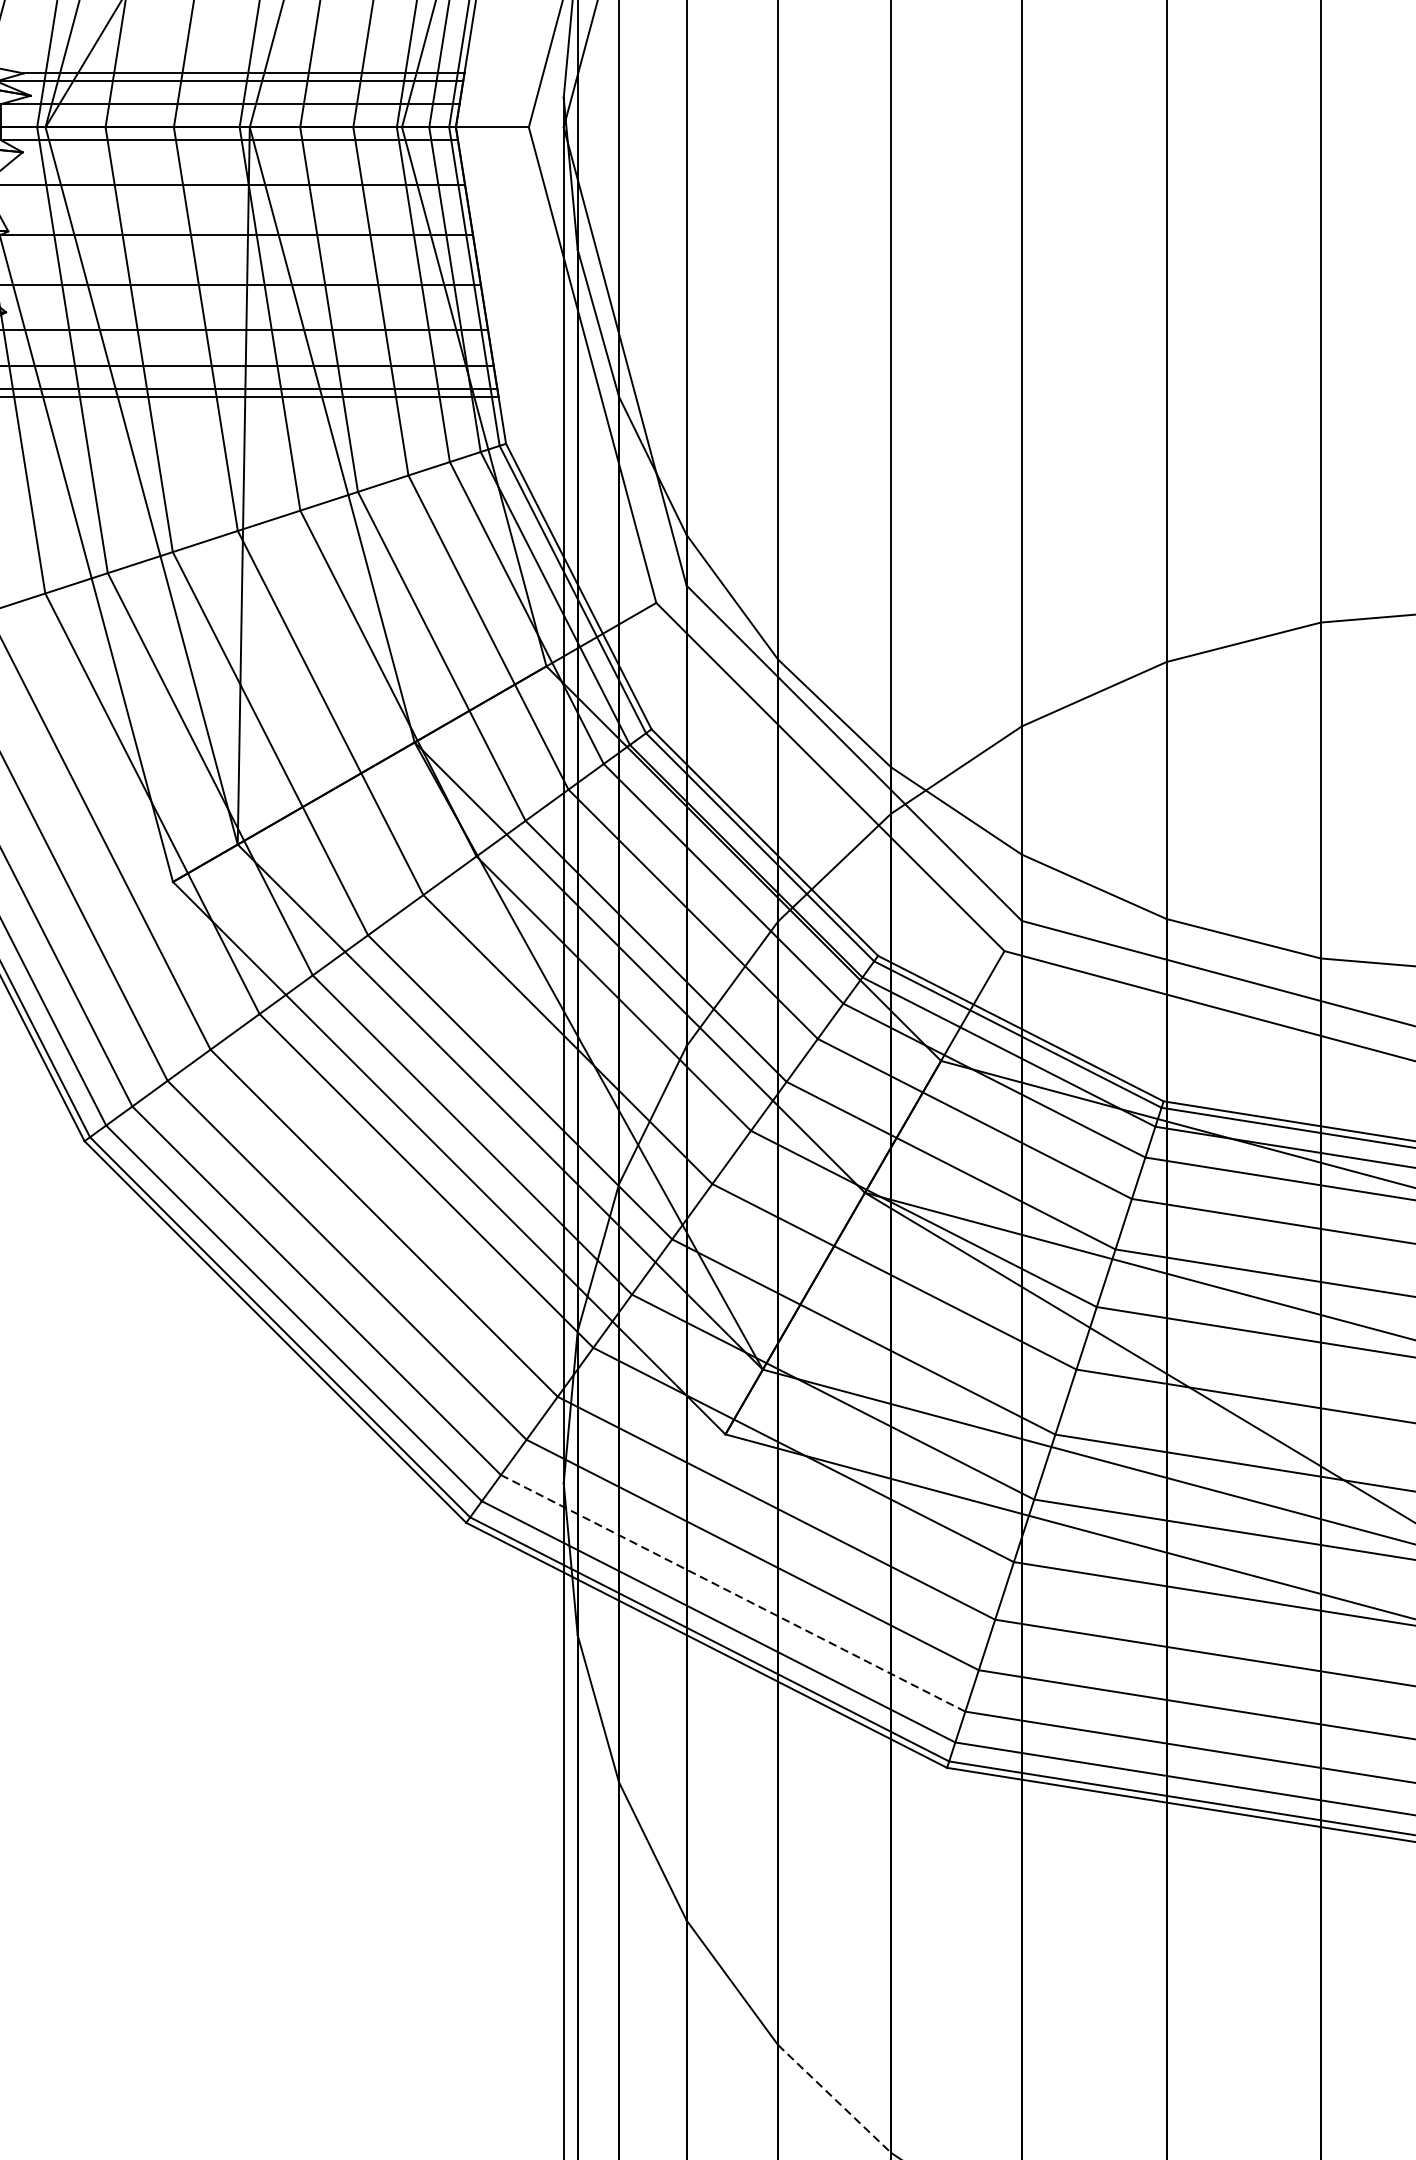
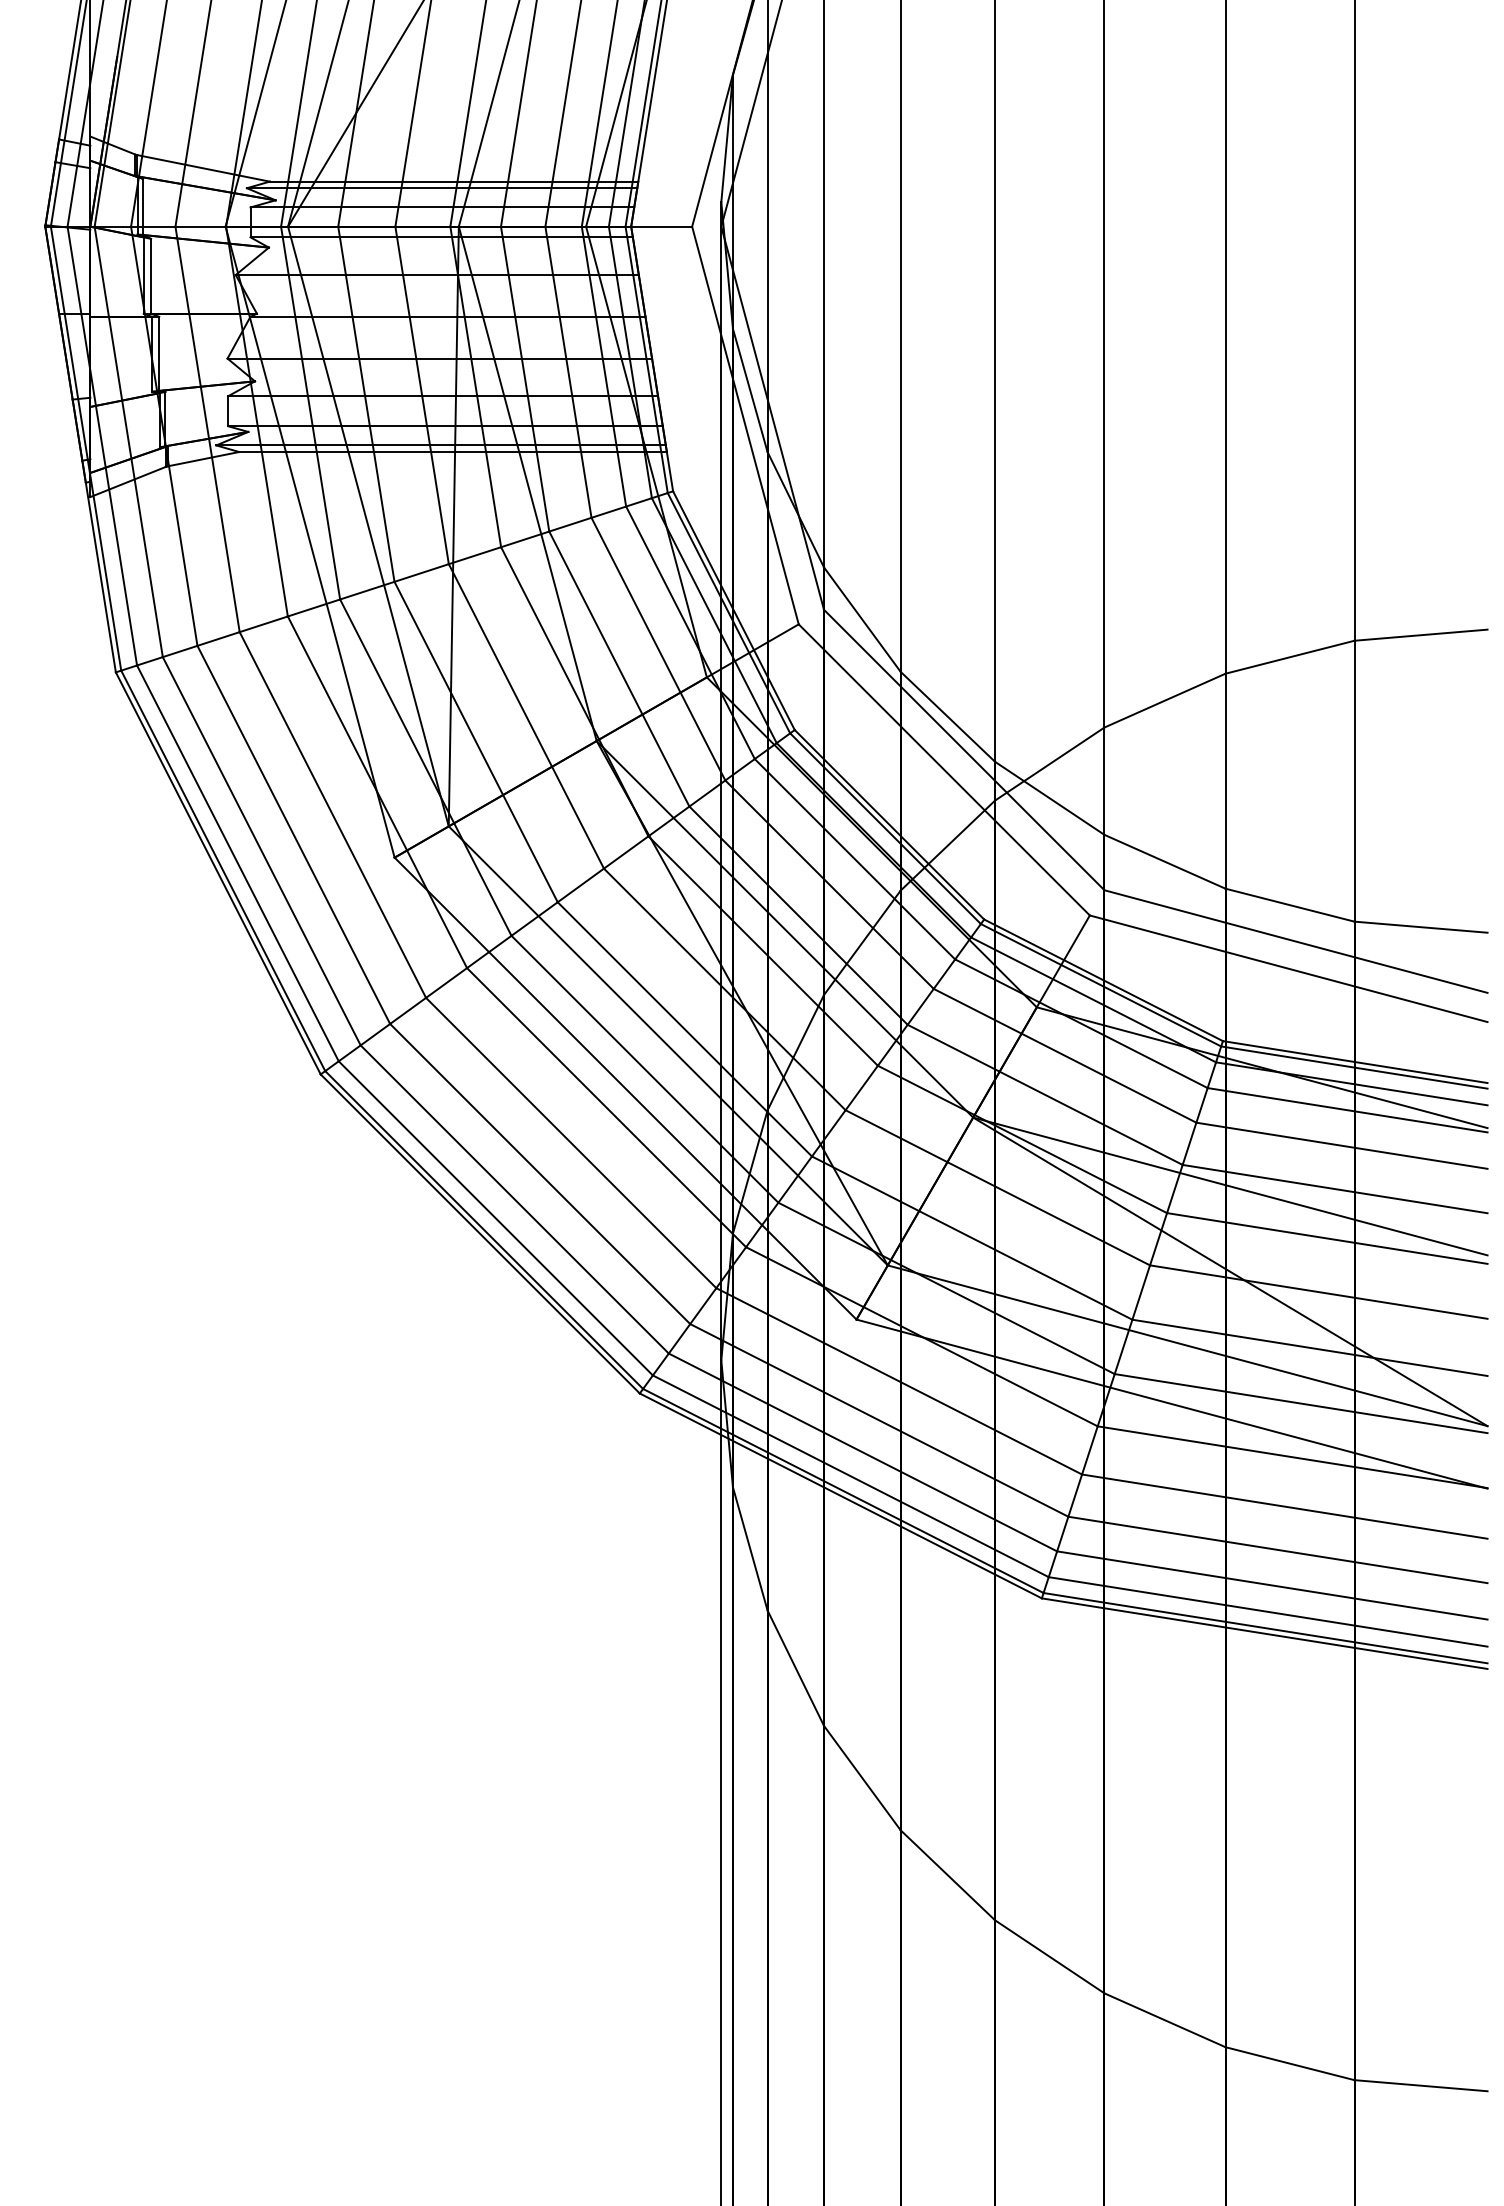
line: (732, 1593) -> (862, 1452), dashed -> solid
line: (835, 2099) -> (948, 1875), dashed -> solid

